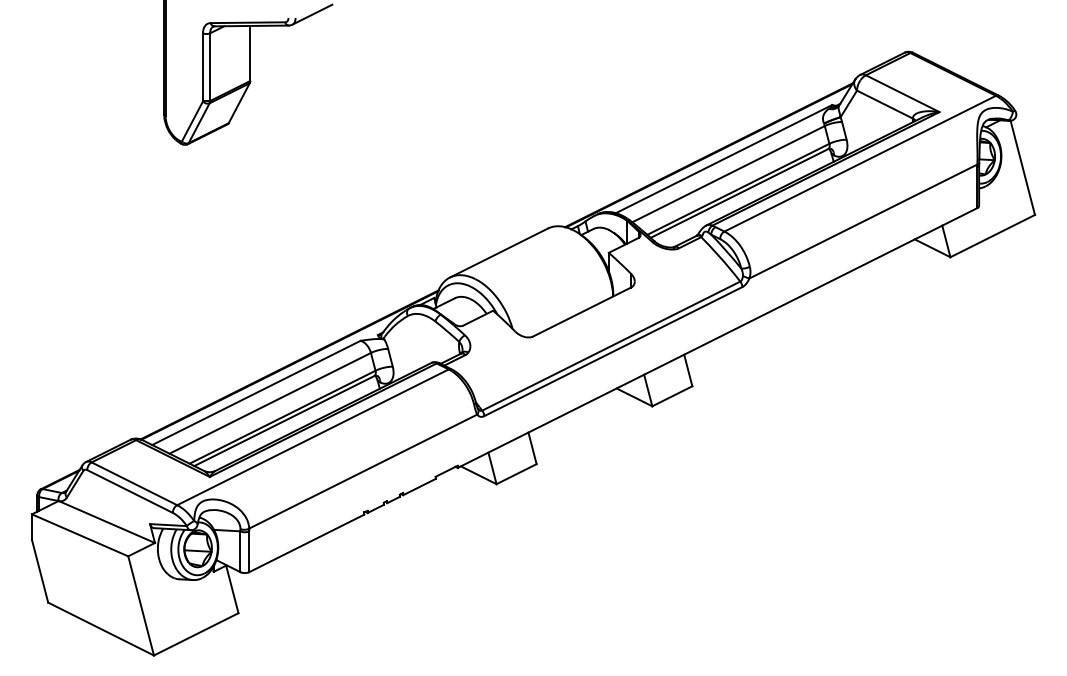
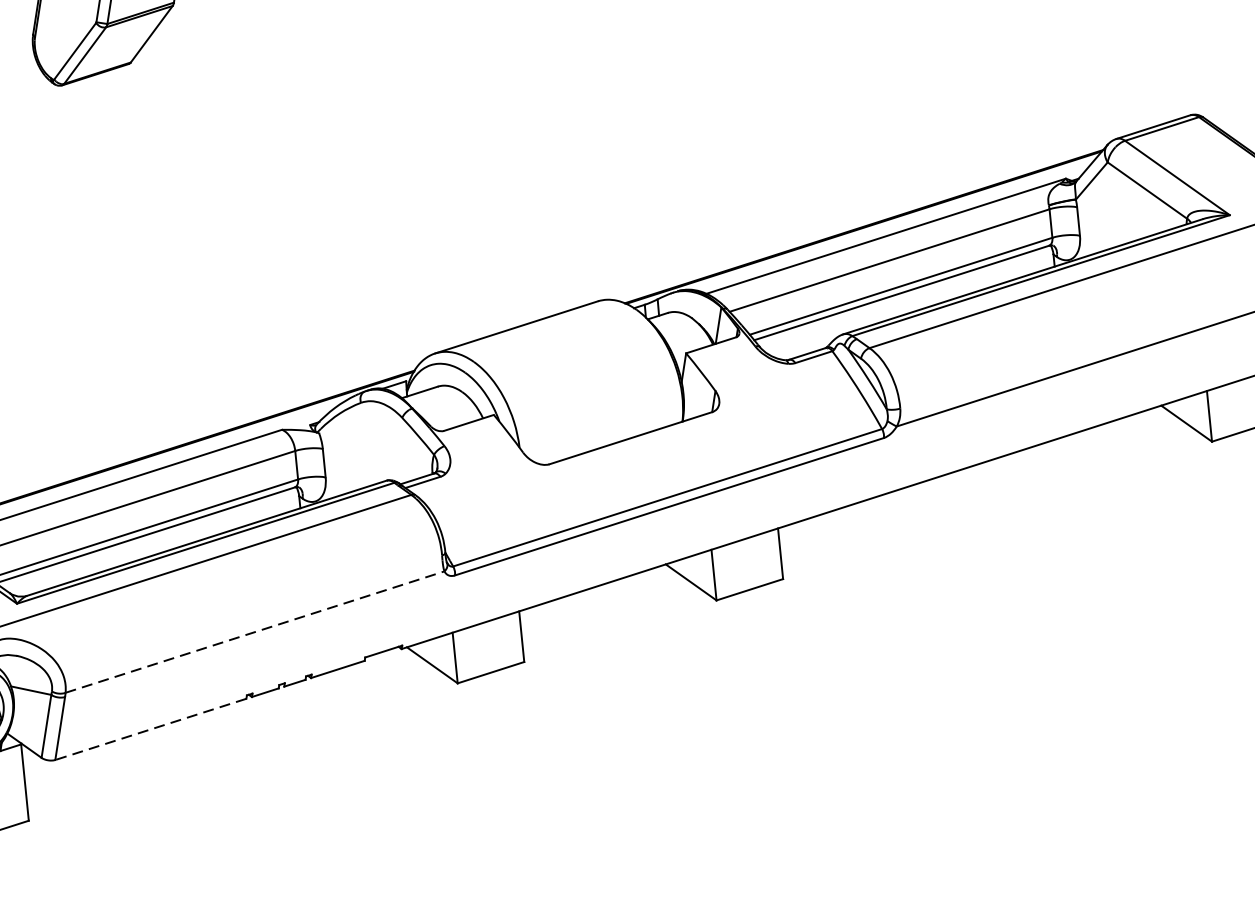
line: (363, 471) -> (255, 632), solid -> dashed
line: (306, 543) -> (150, 729), solid -> dashed

